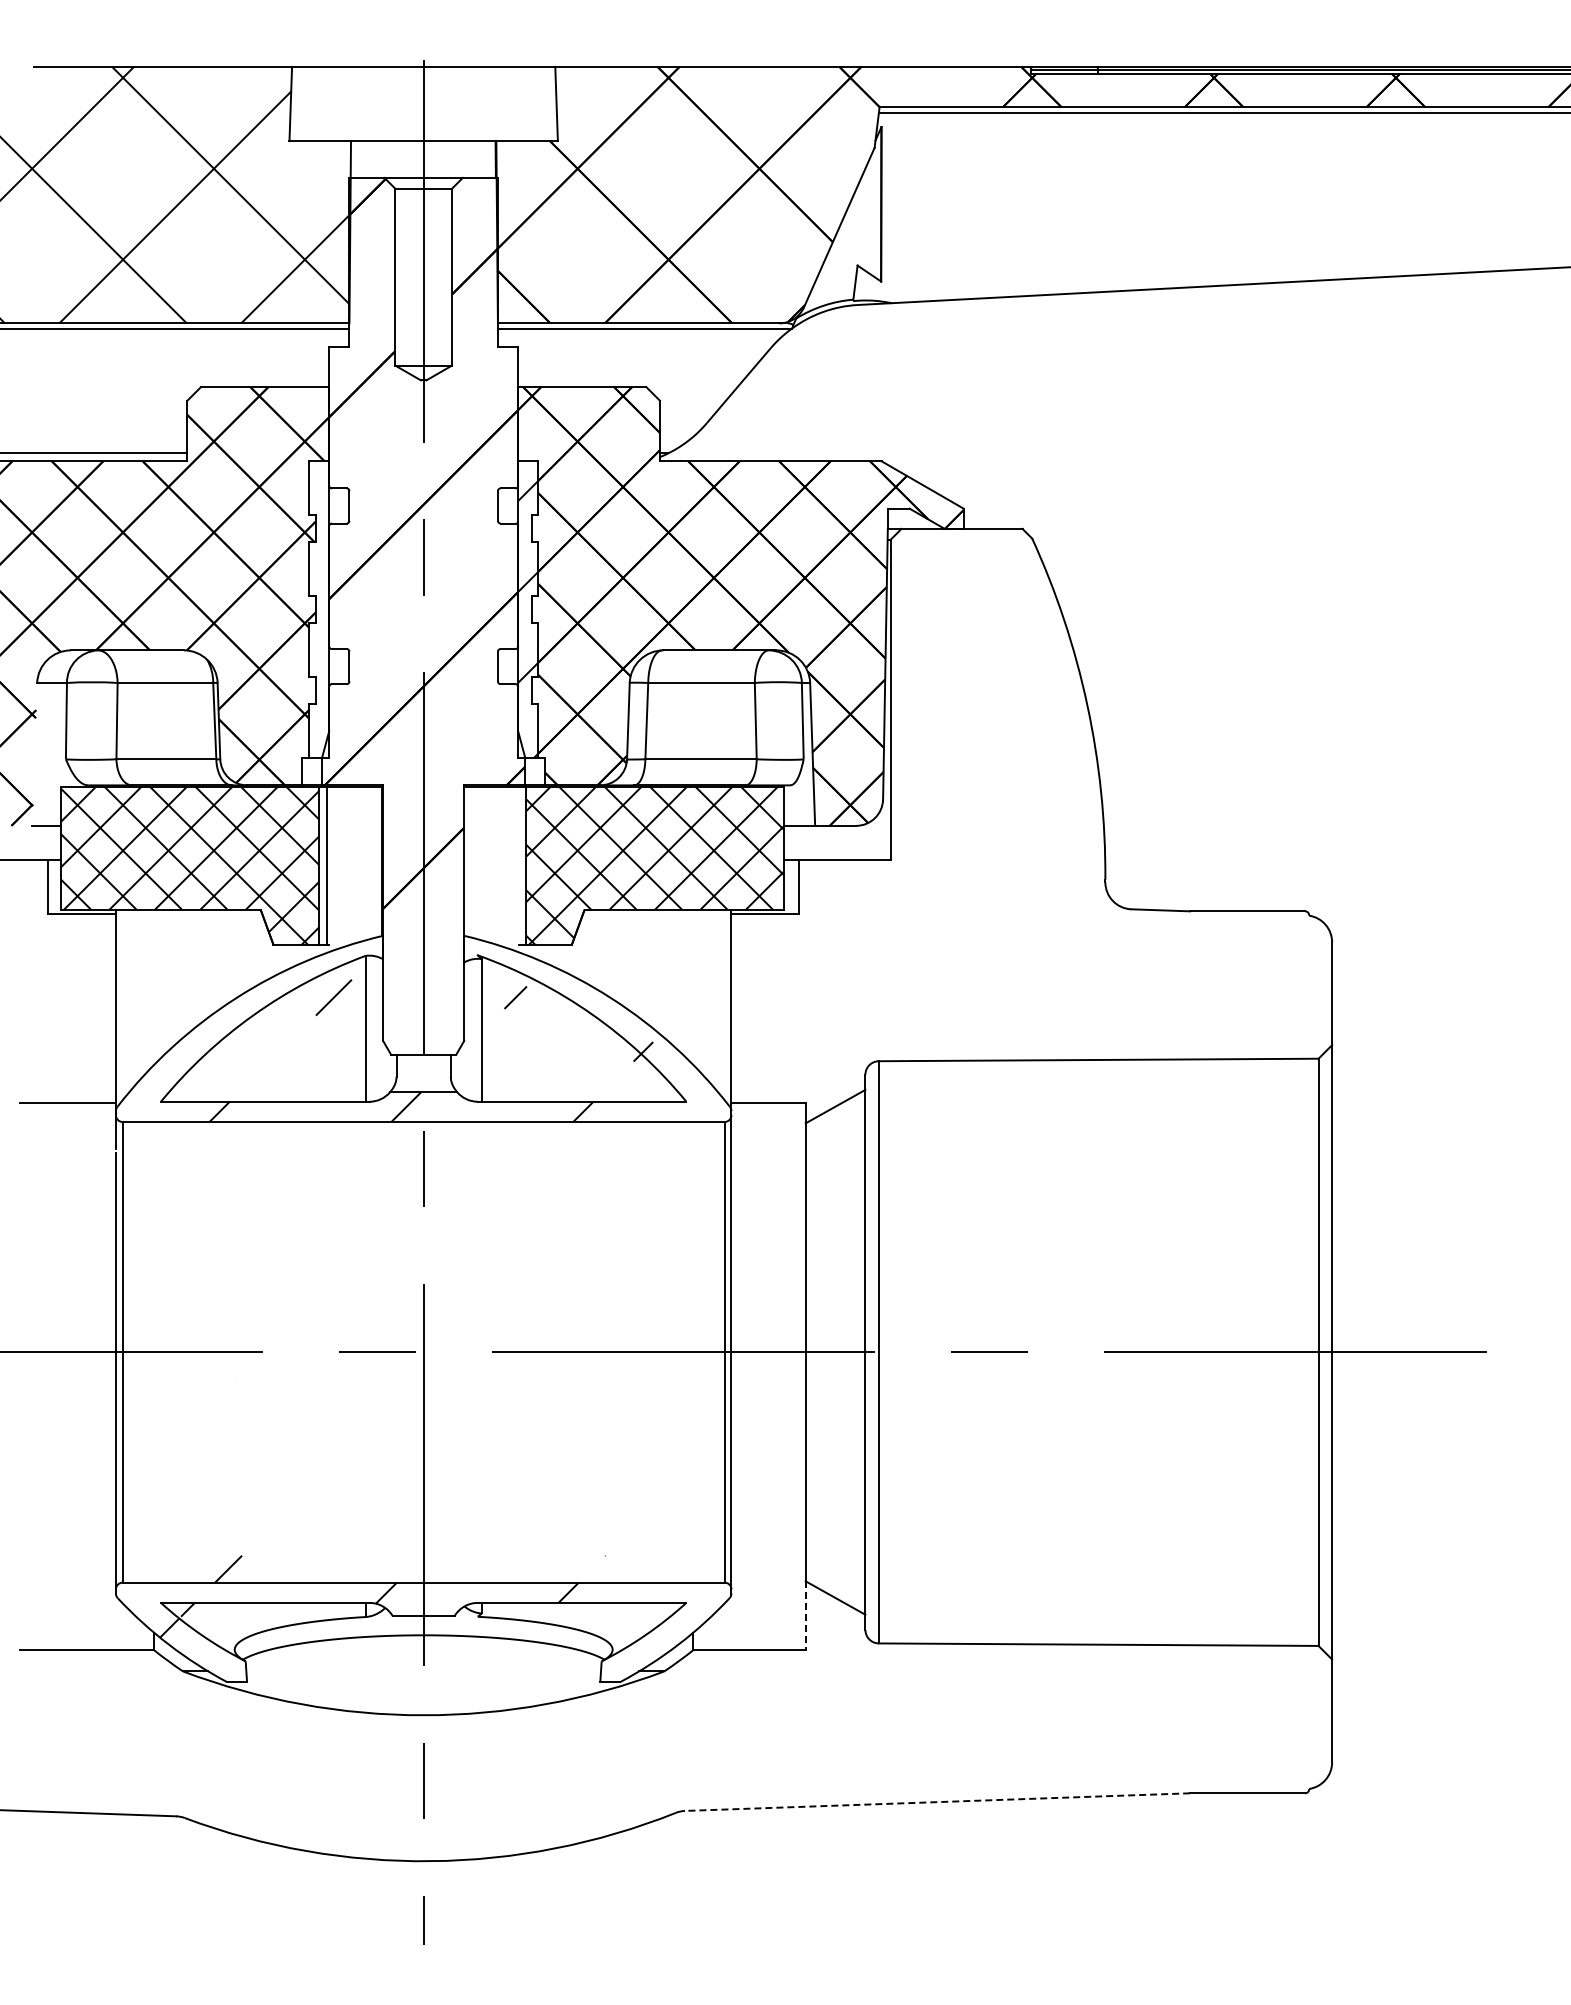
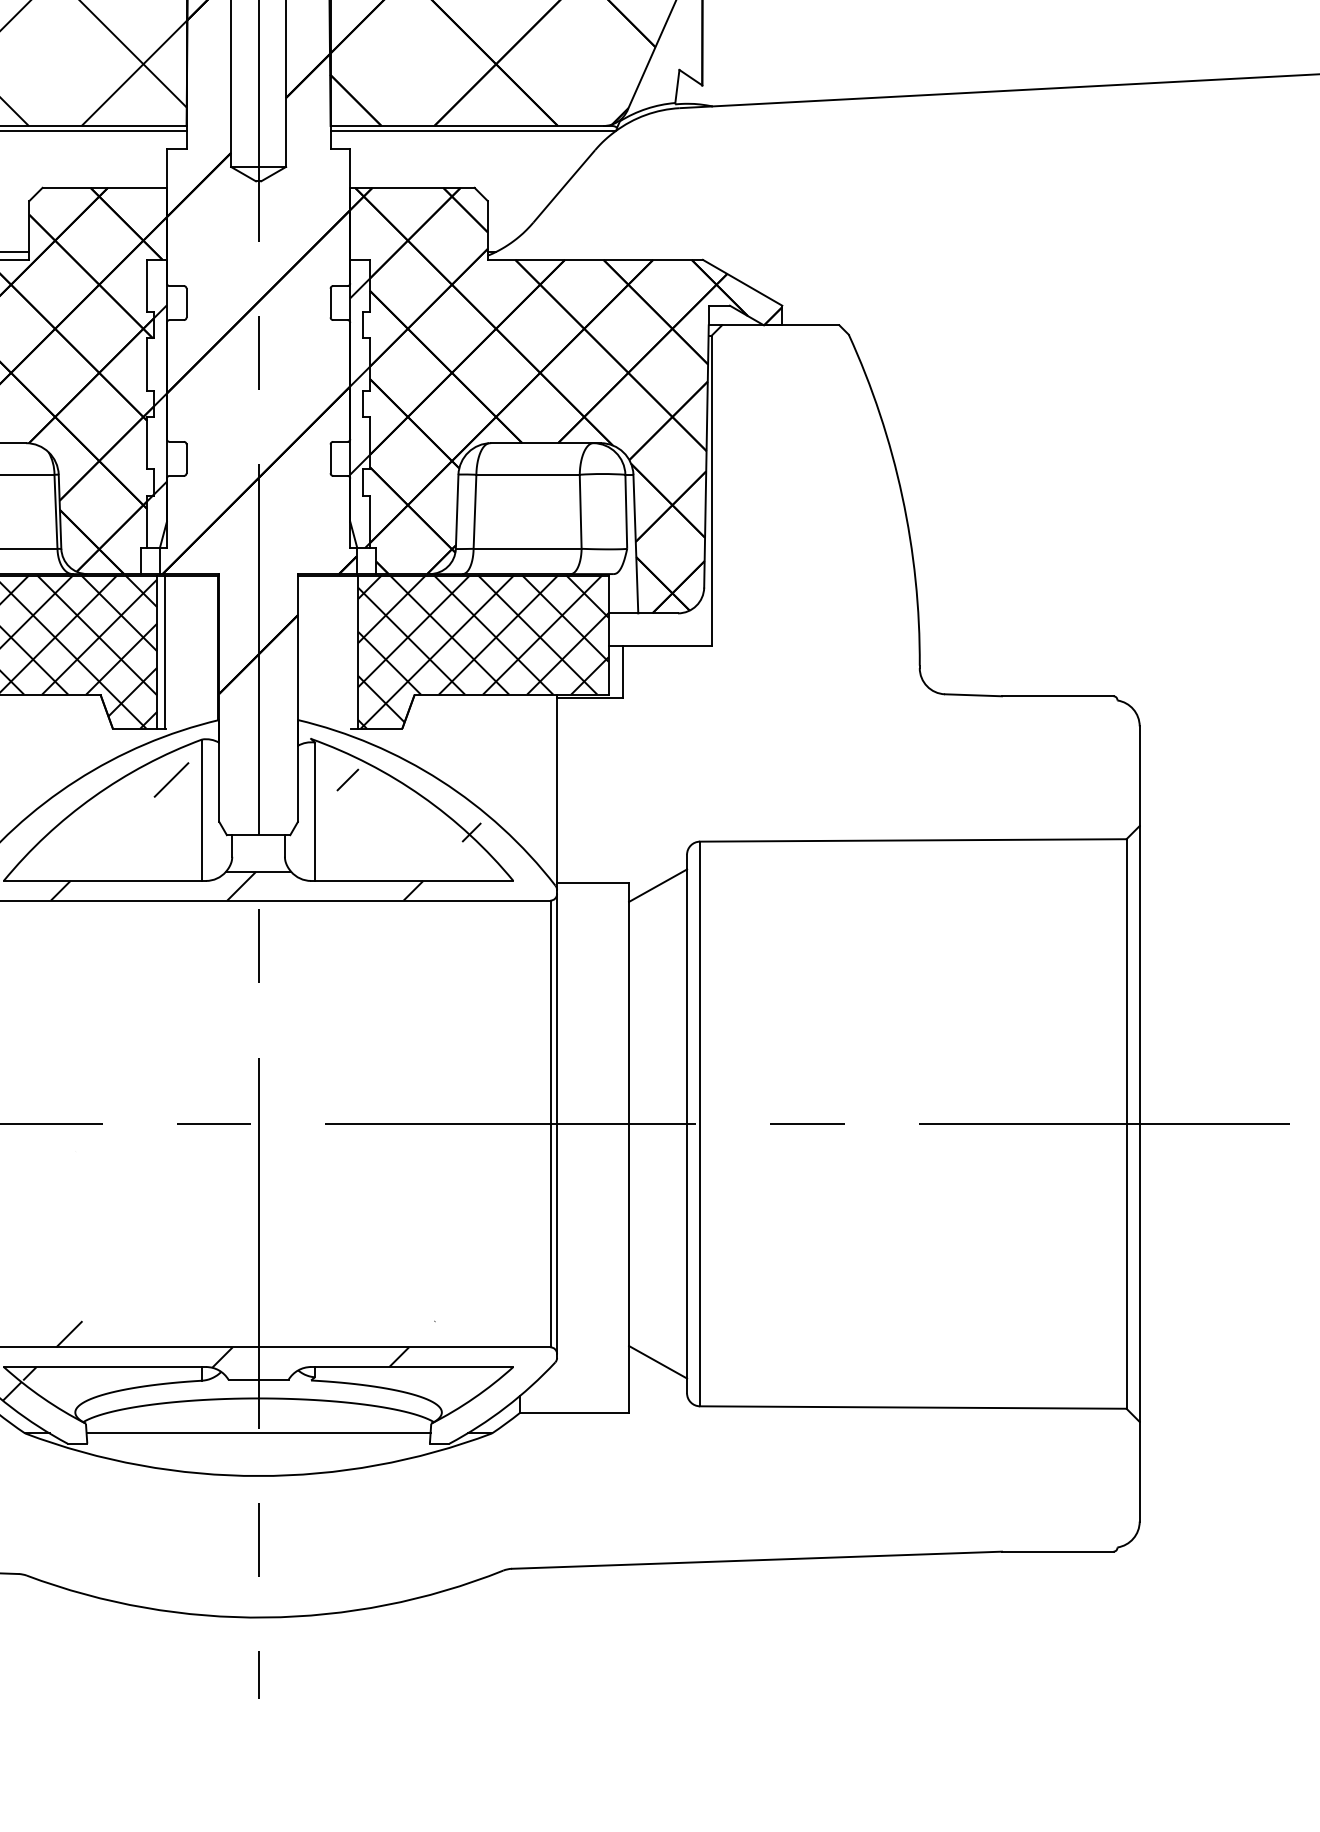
hatch: (318, 609) -> (156, 403), added
line: (805, 1616) -> (628, 1380), dashed -> solid
line: (423, 1671) -> (258, 1433), added
line: (937, 1802) -> (756, 1560), dashed -> solid

